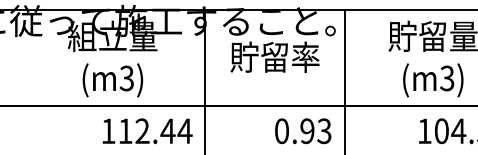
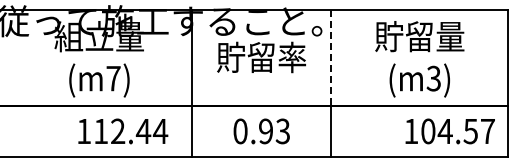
line: (344, 57) -> (331, 57), solid -> dashed
text: (126, 78) -> (113, 78), ^J(m3) -> ^J(m7)
text: (147, 131) -> (123, 131), moved
text: (302, 131) -> (261, 131), moved

